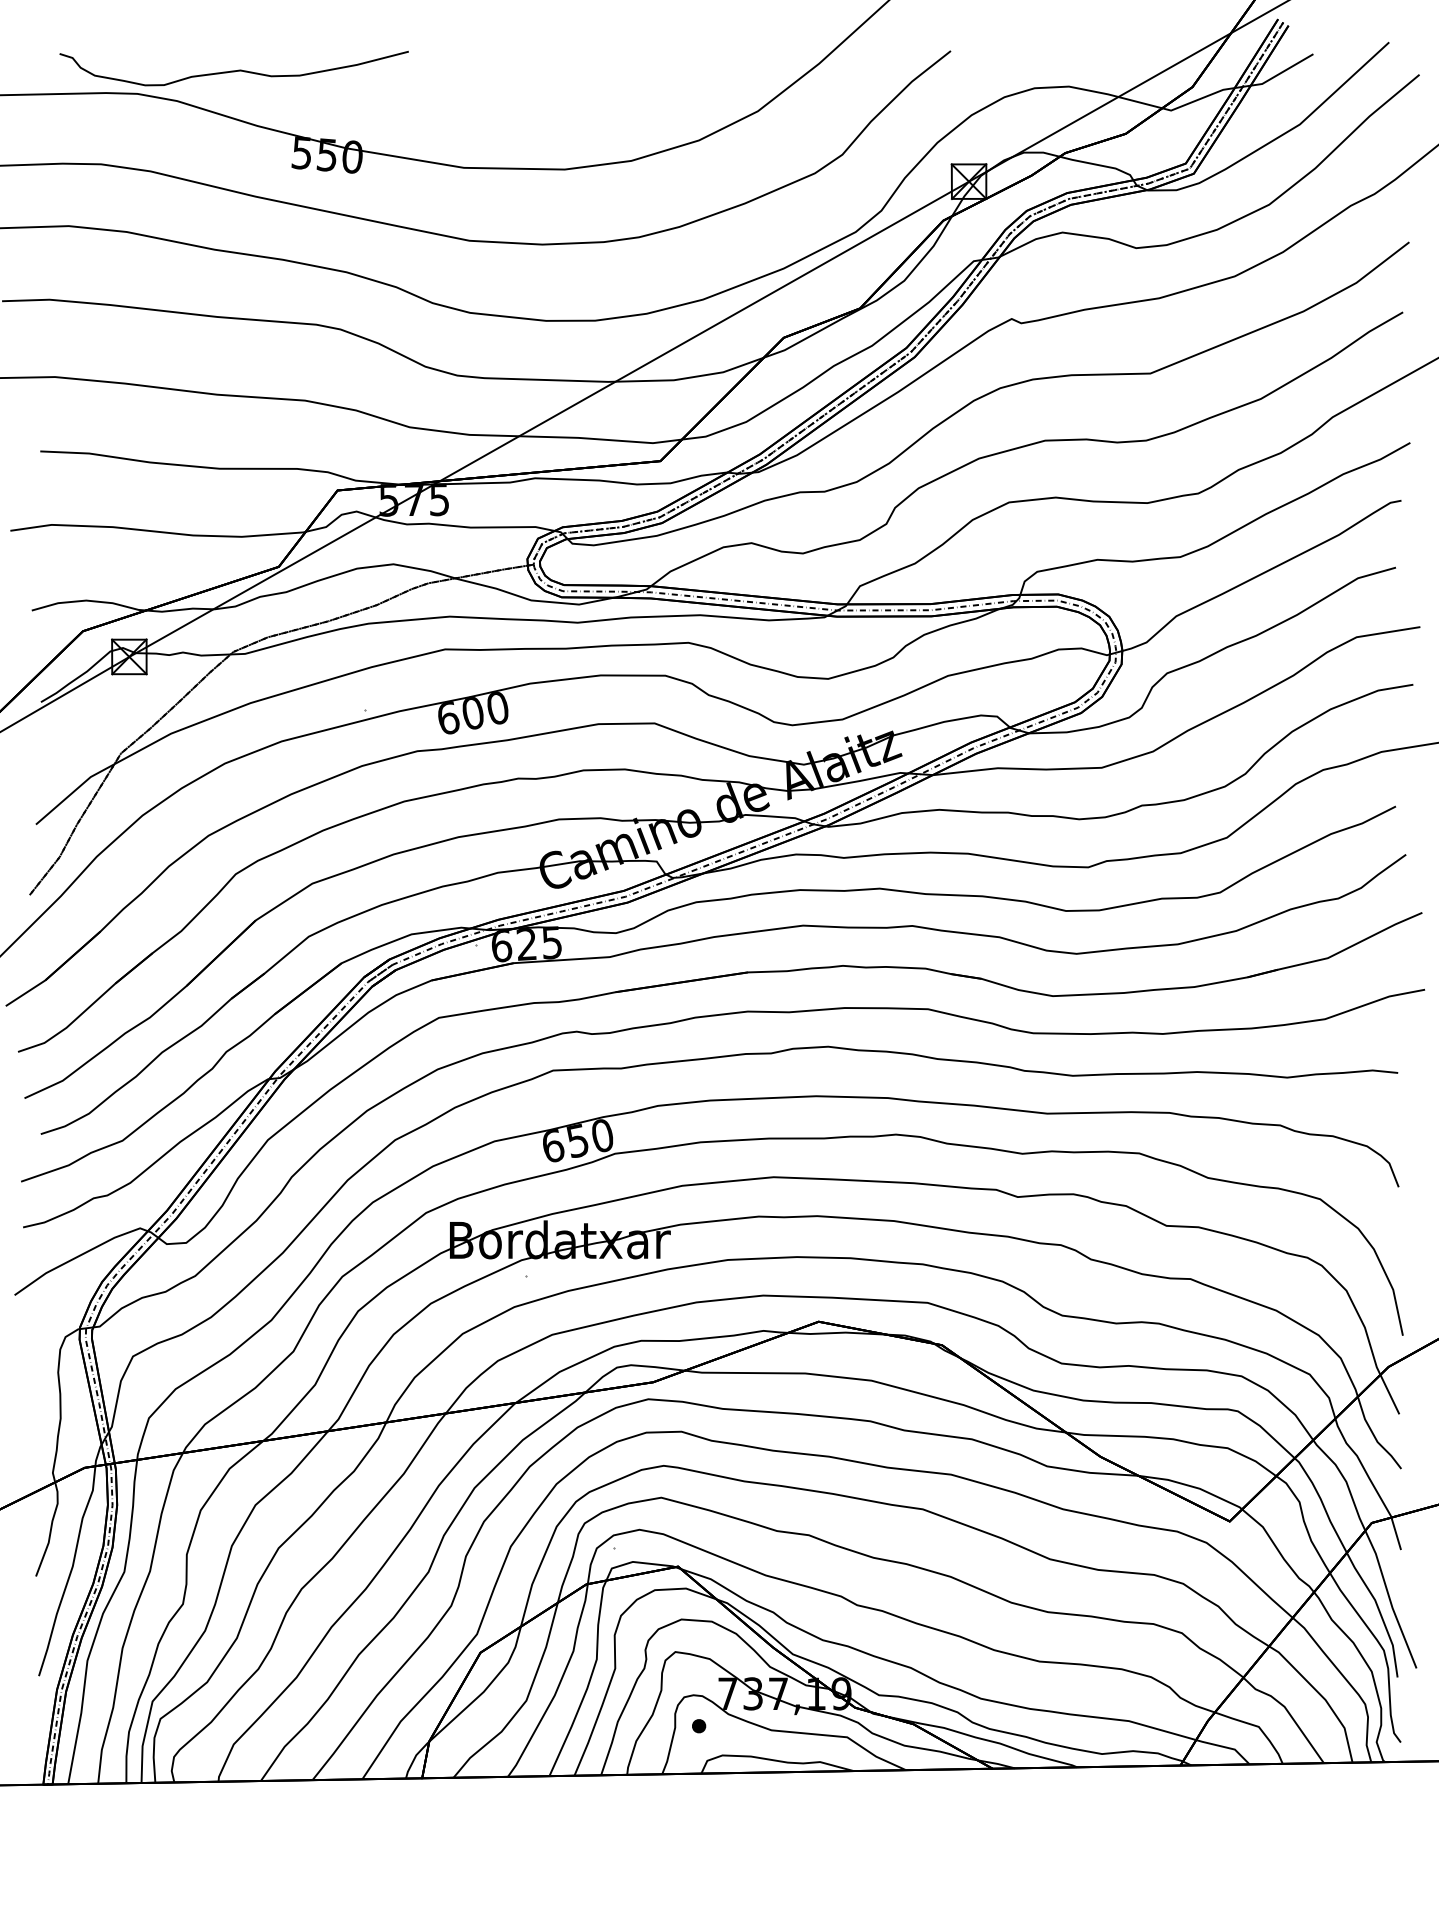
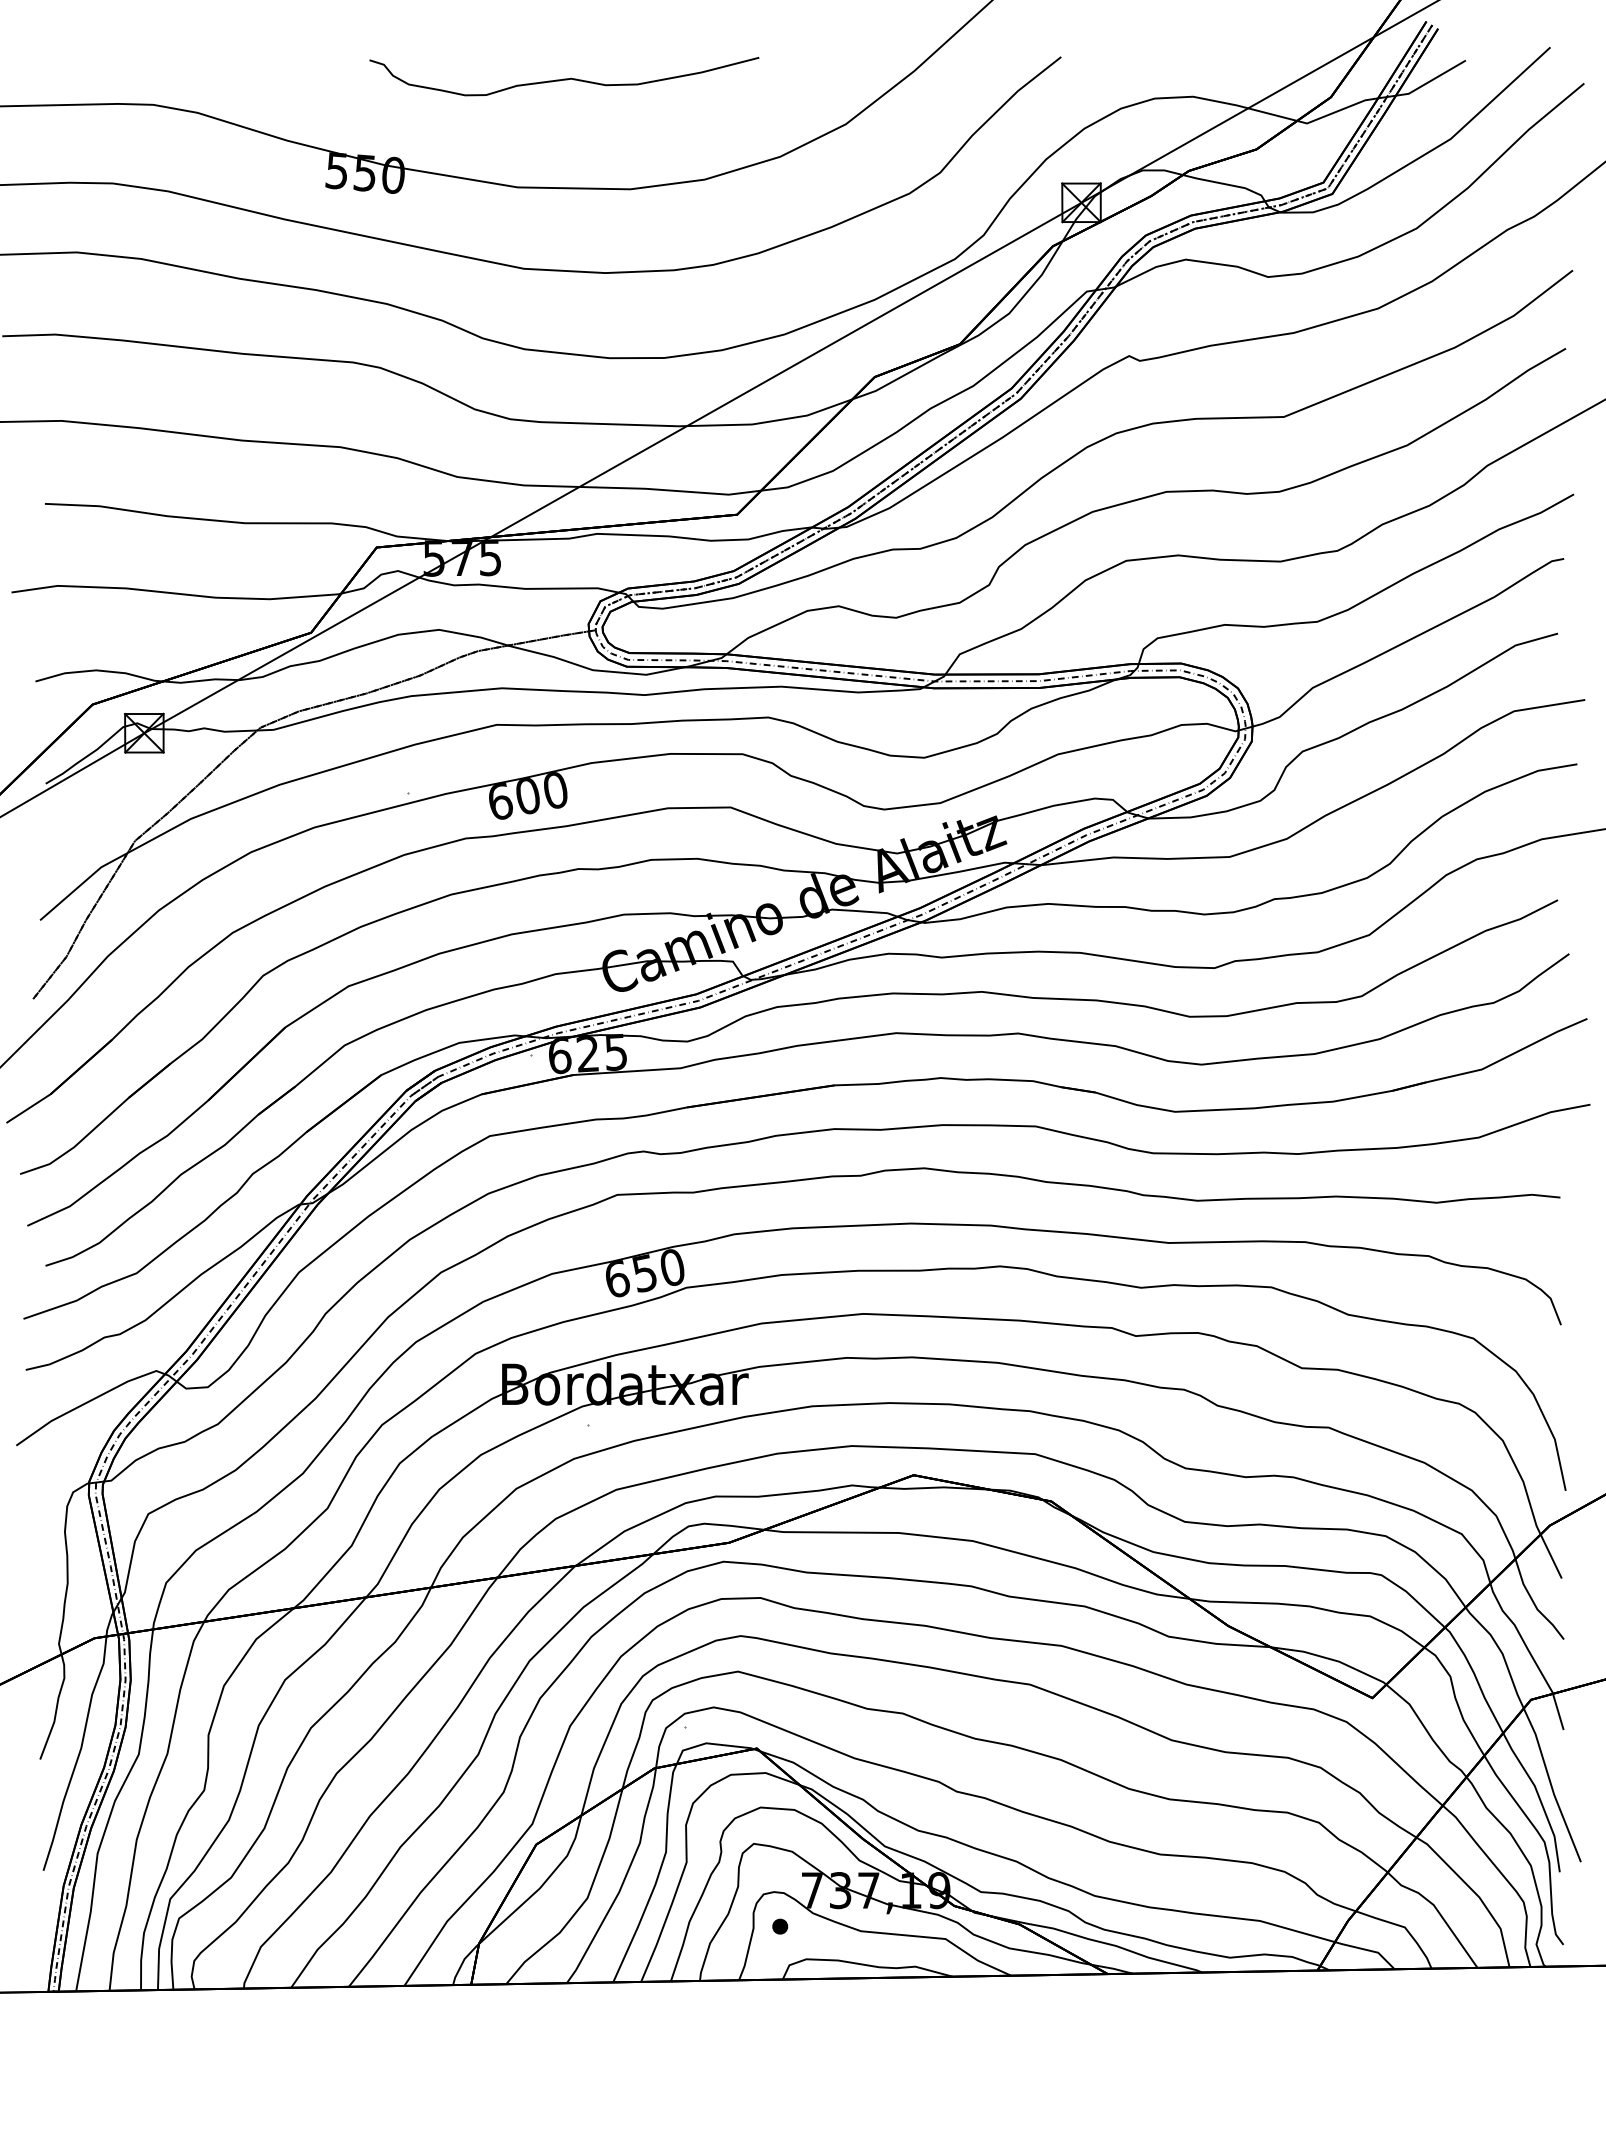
curve: (234, 70) -> (564, 78), moved

